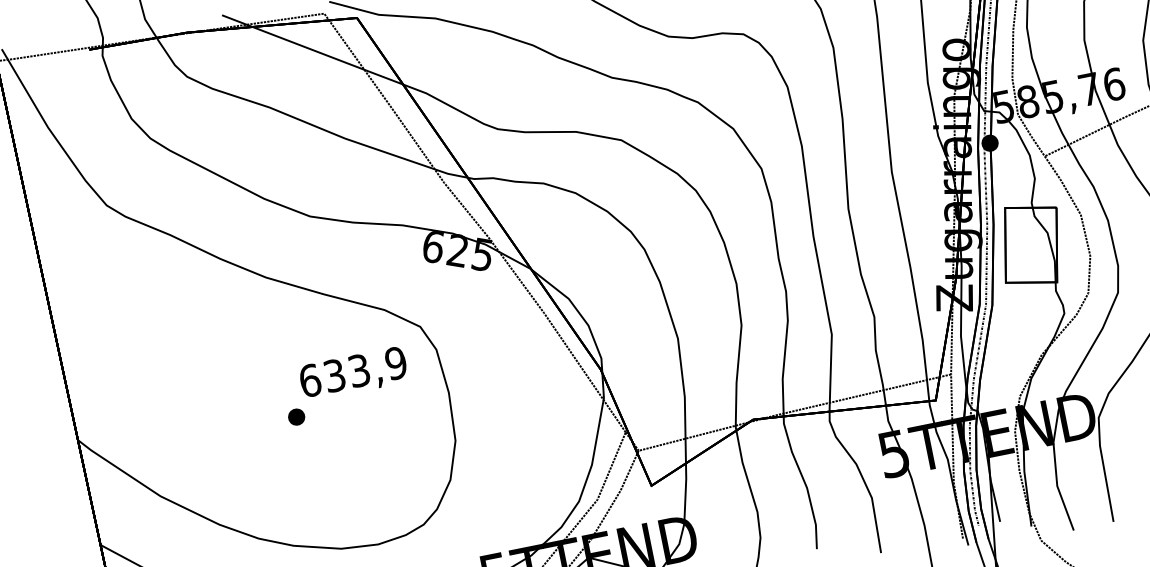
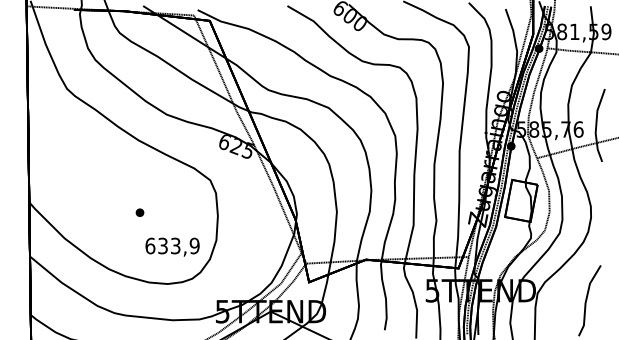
text: (353, 372) -> (172, 246), moved

